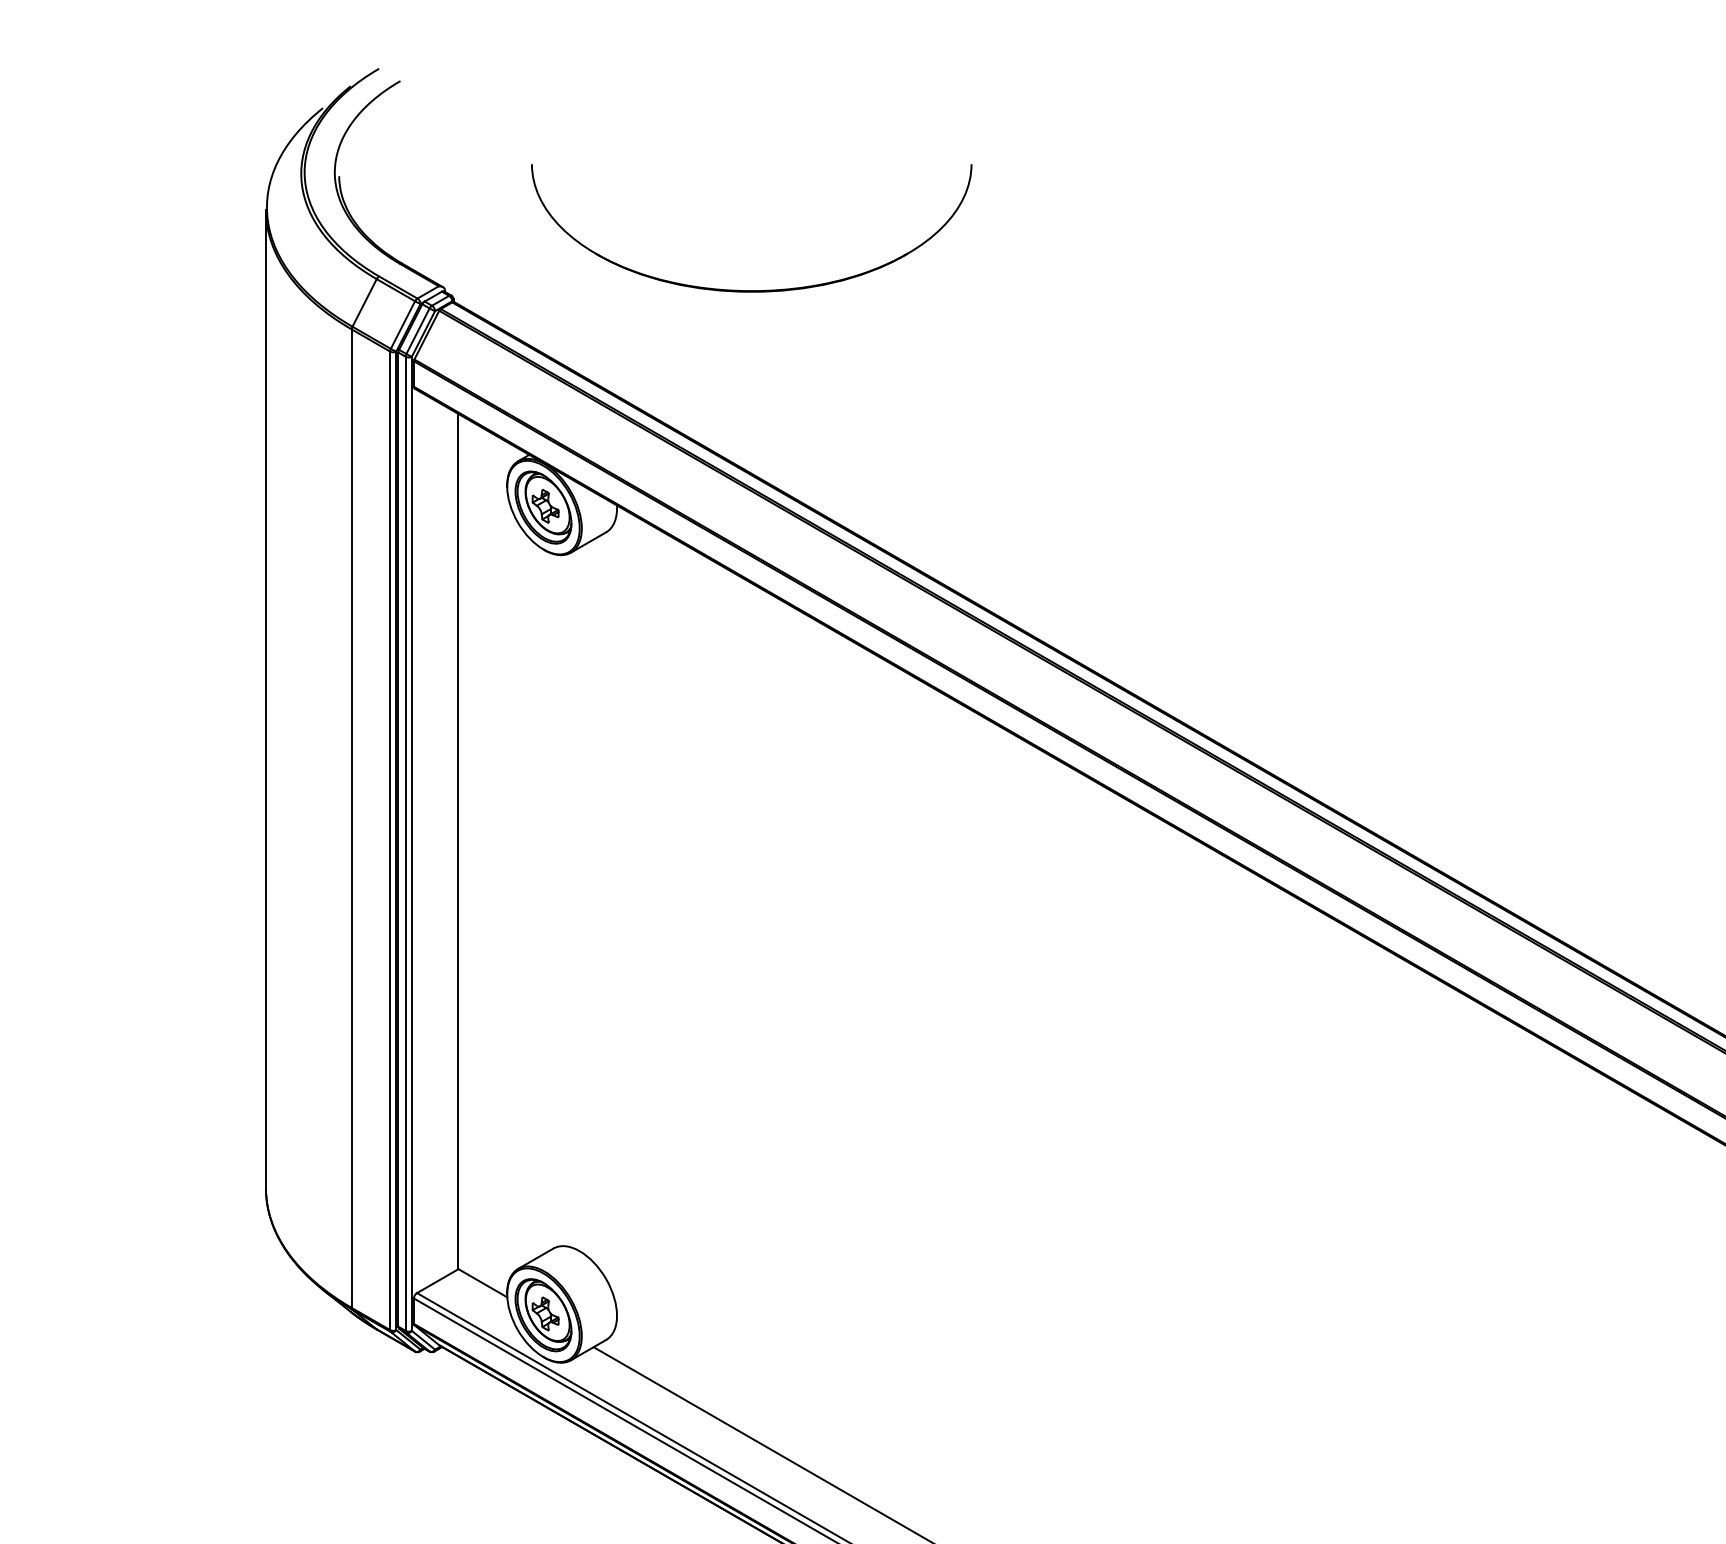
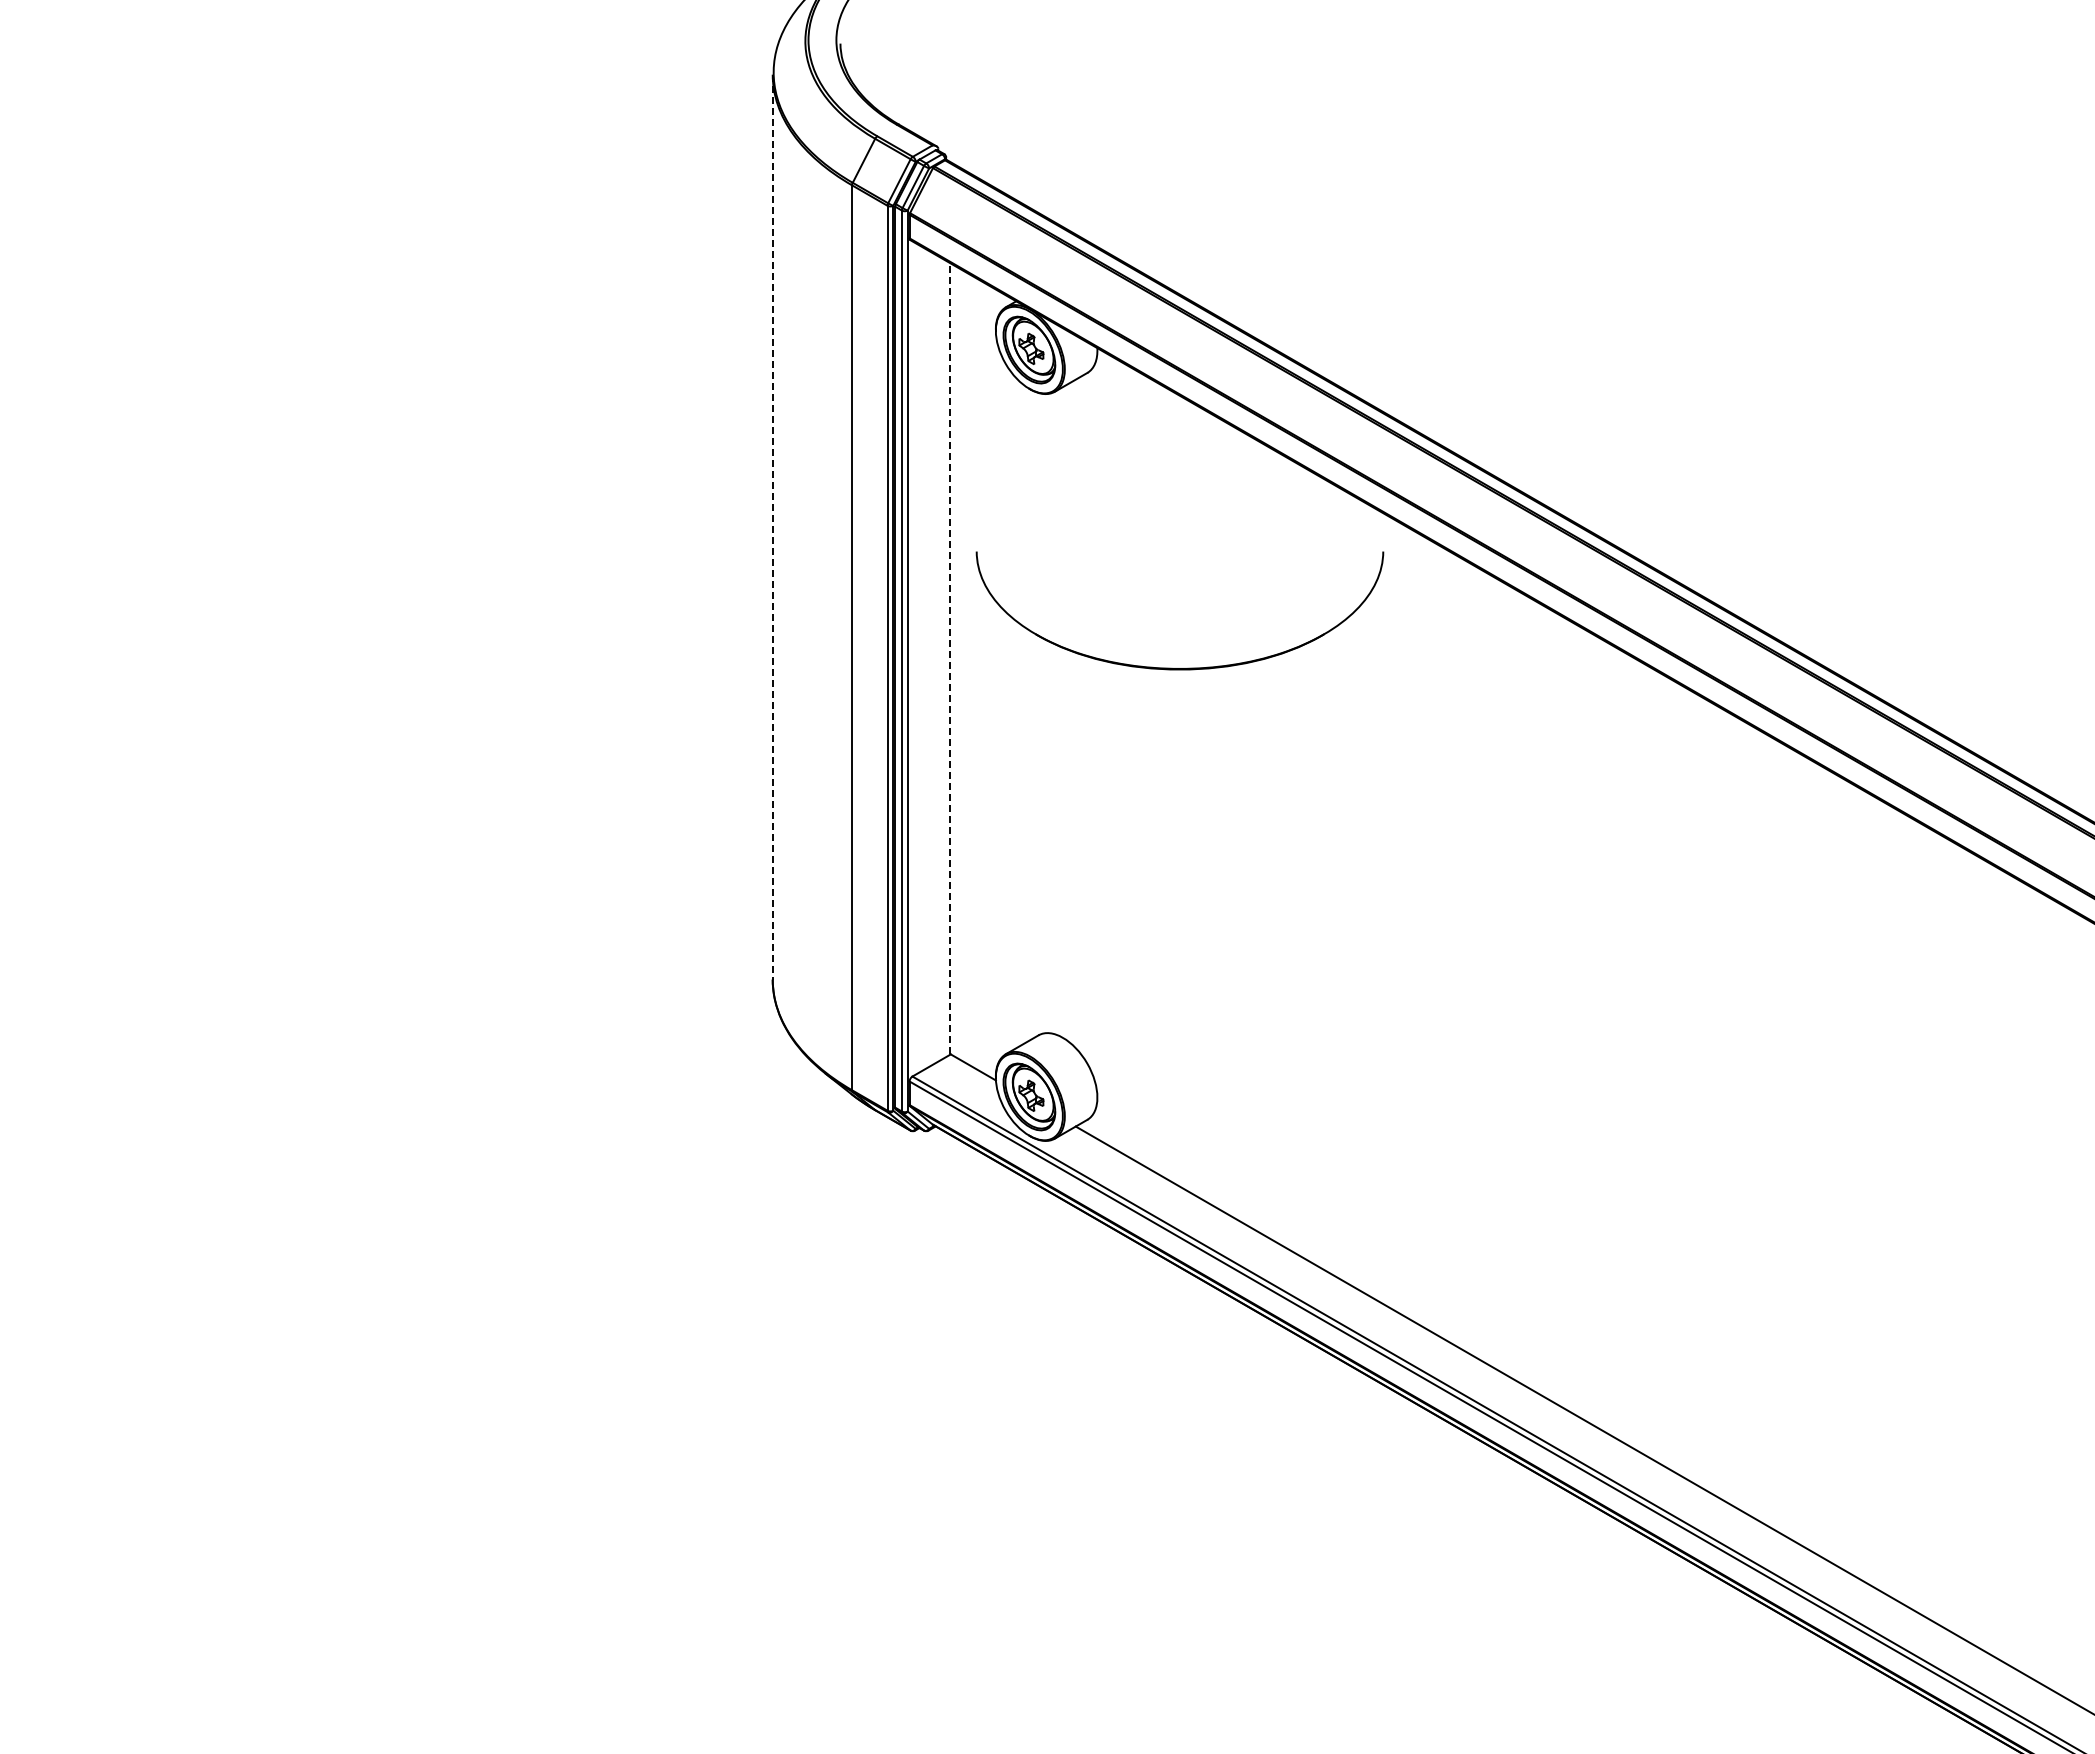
part: (743, 289) -> (1172, 667), moved
line: (265, 699) -> (772, 527), solid -> dashed
line: (458, 841) -> (950, 658), solid -> dashed

